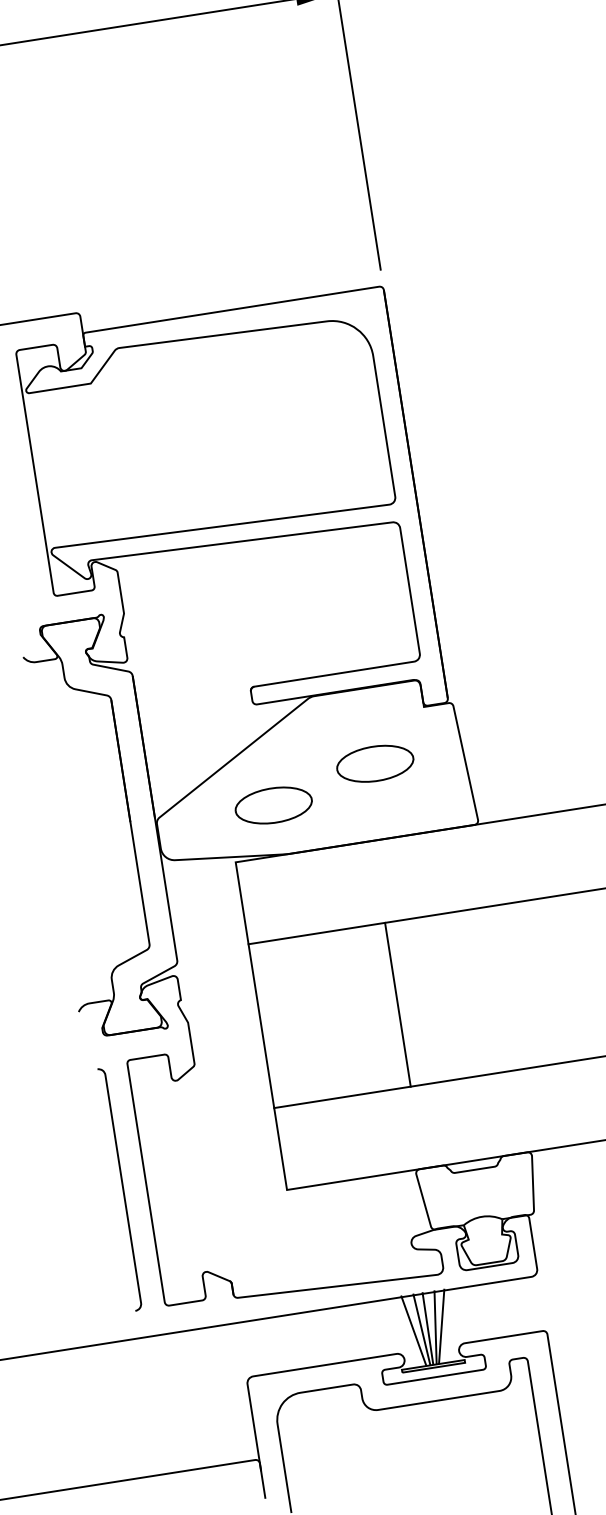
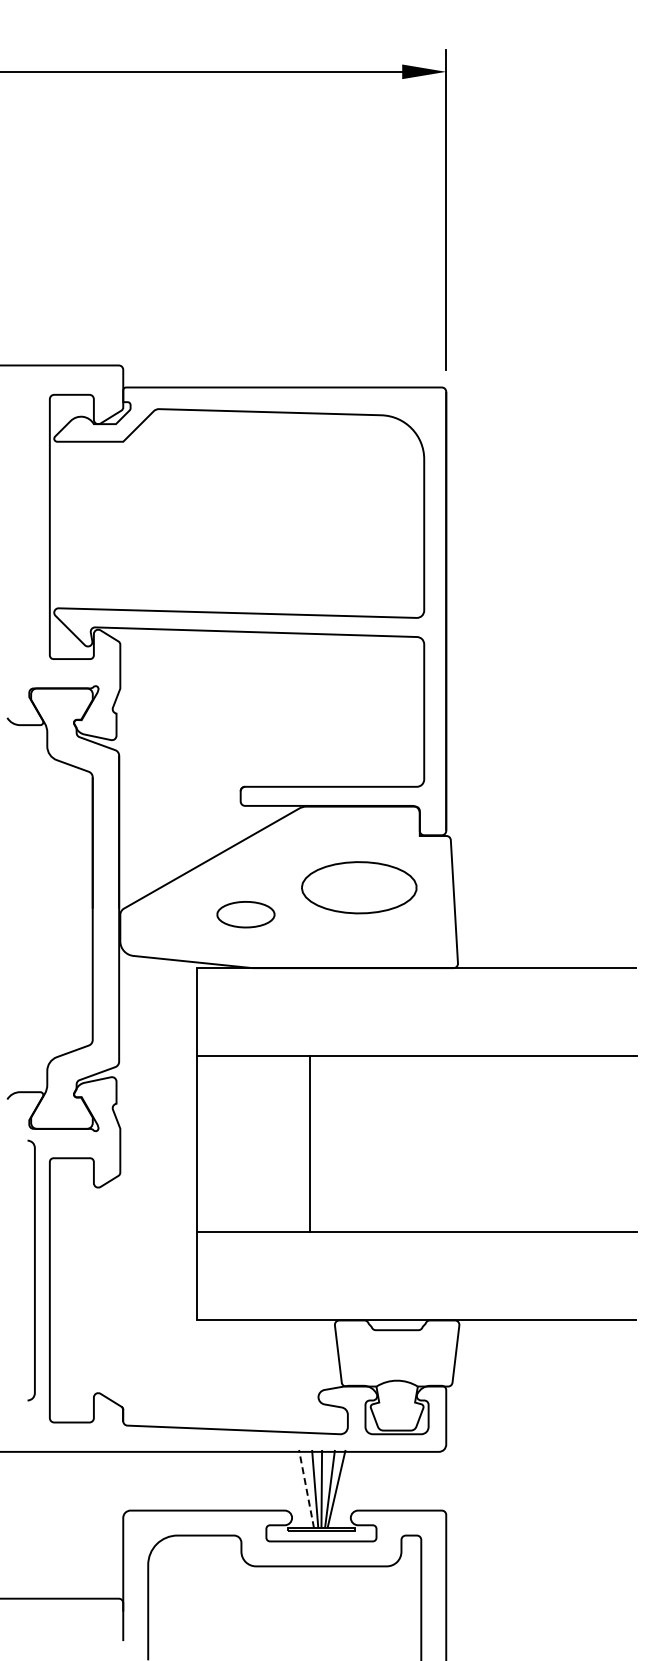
part: (375, 763) -> (359, 887), size x1.4
part: (273, 805) -> (245, 914), size x0.7
line: (397, 1004) -> (310, 1144), moved
curve: (122, 1189) -> (34, 1270), moved
line: (413, 1331) -> (306, 1489), solid -> dashed

